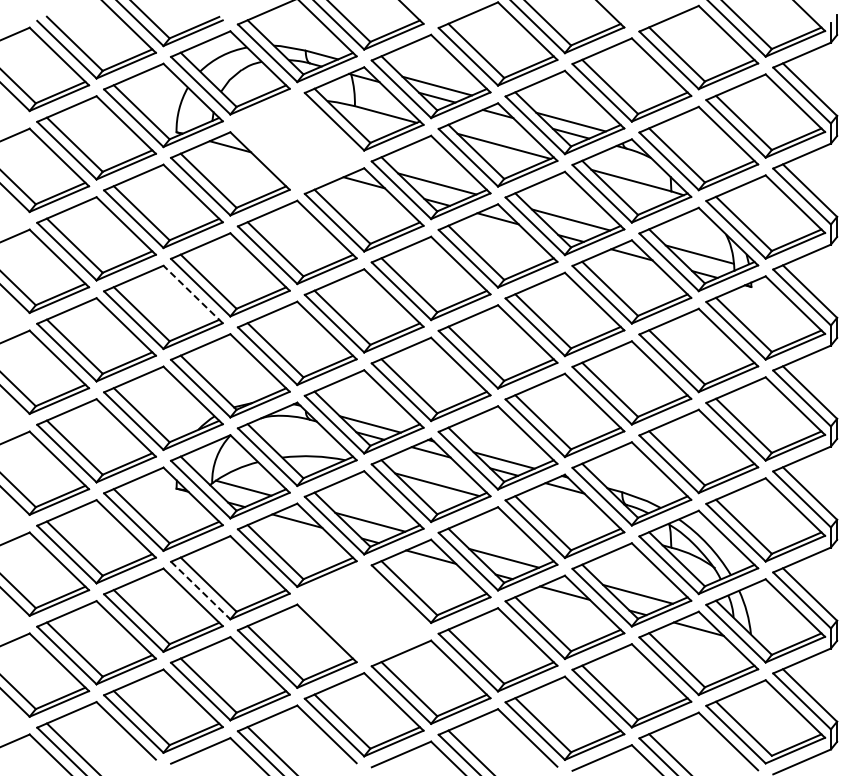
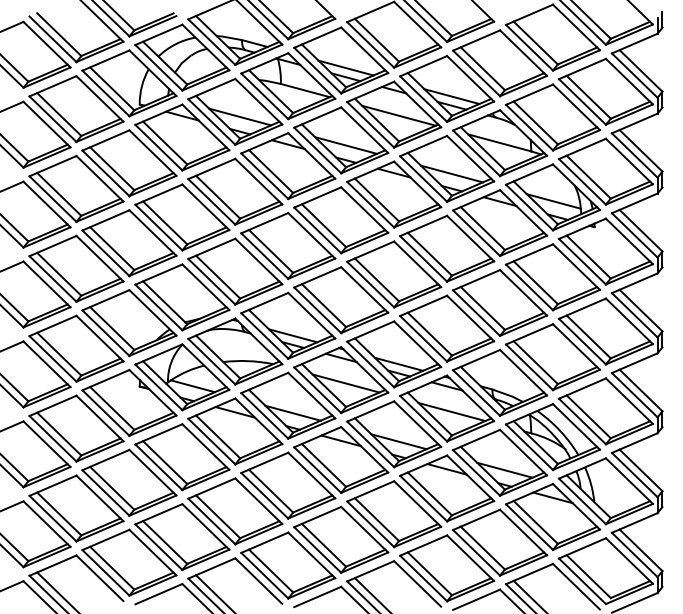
part: (296, 141) -> (234, 111), added
line: (192, 294) -> (152, 233), dashed -> solid
line: (570, 520) -> (451, 411), added
line: (201, 590) -> (159, 467), dashed -> solid
part: (363, 613) -> (287, 485), added

